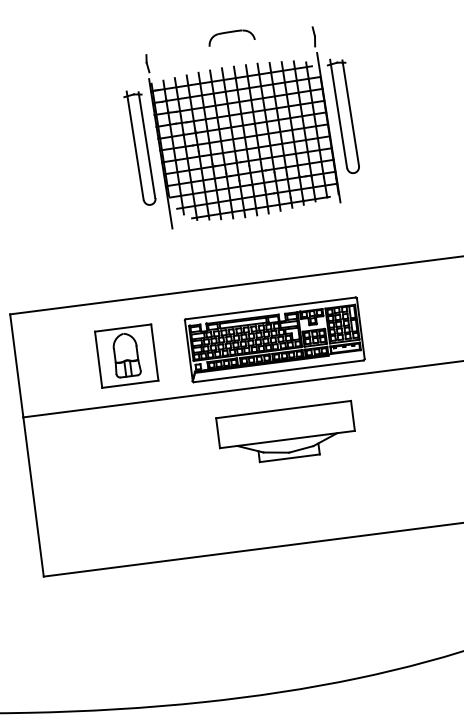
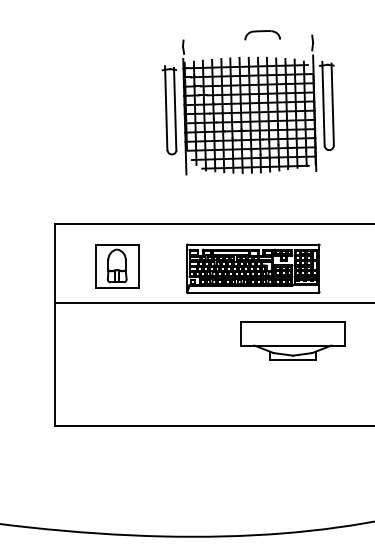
part: (231, 37) -> (262, 35), moved
part: (126, 355) -> (117, 266), moved
part: (285, 433) -> (292, 340), moved

